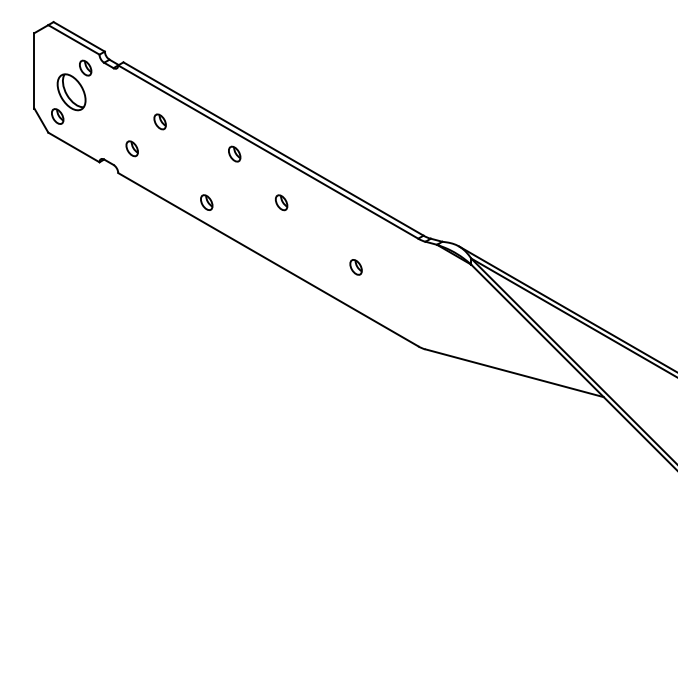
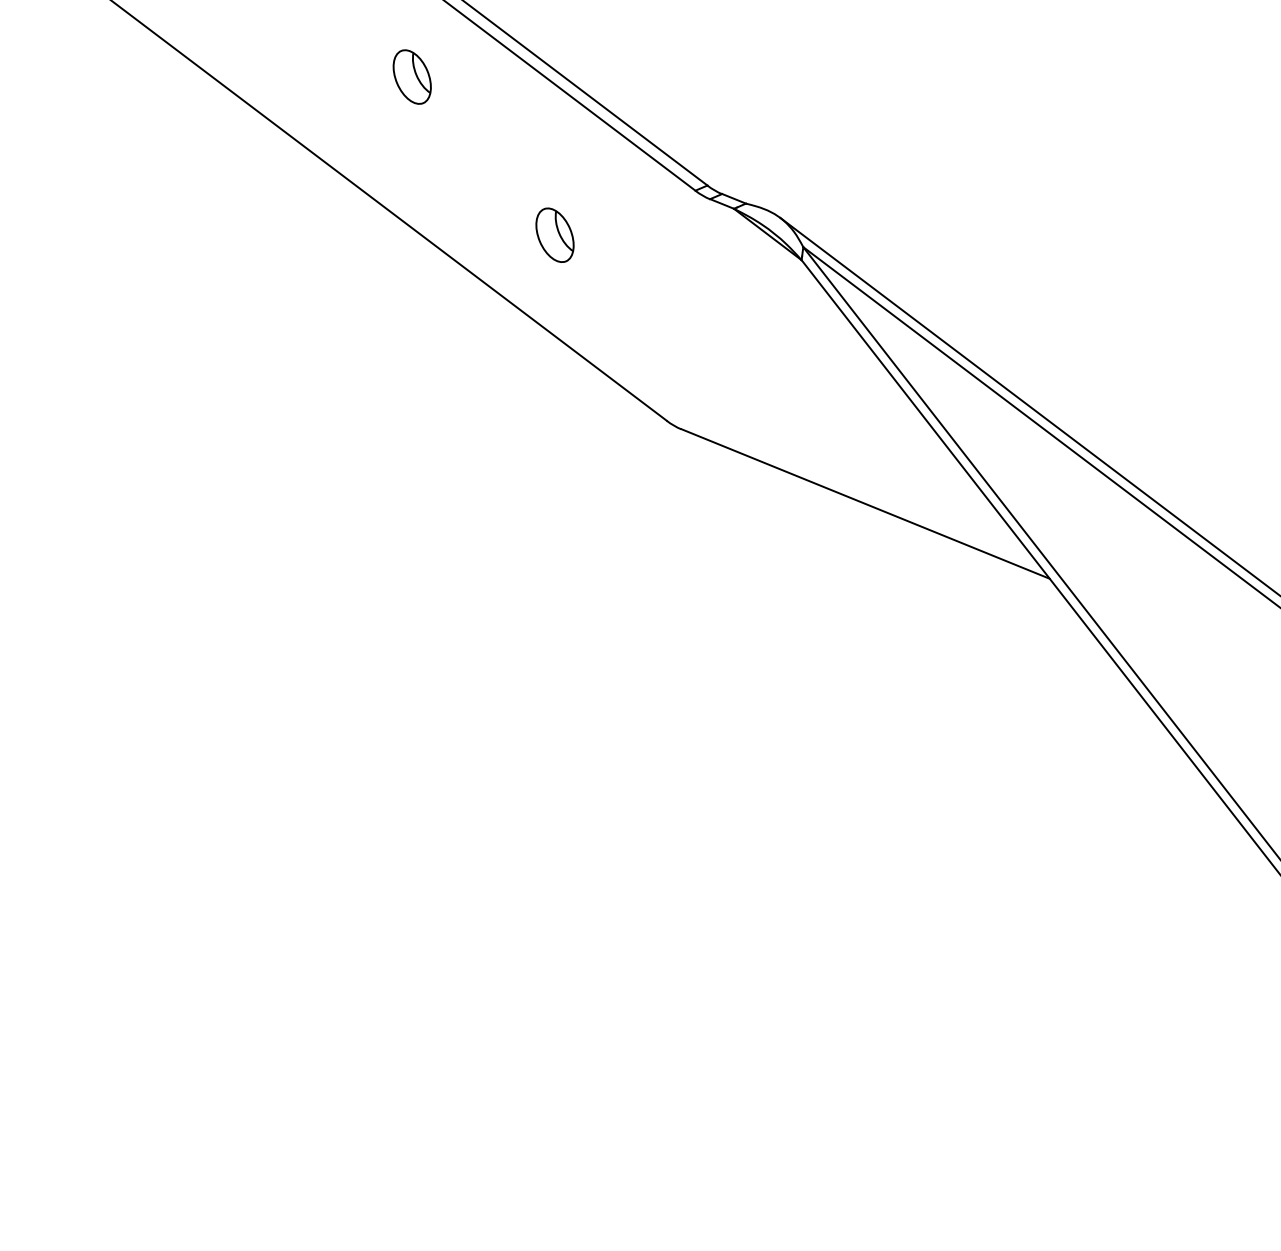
part: (206, 202) -> (252, 56), removed
part: (281, 202) -> (412, 76), size x1.6
part: (355, 267) -> (553, 235), size x1.6

